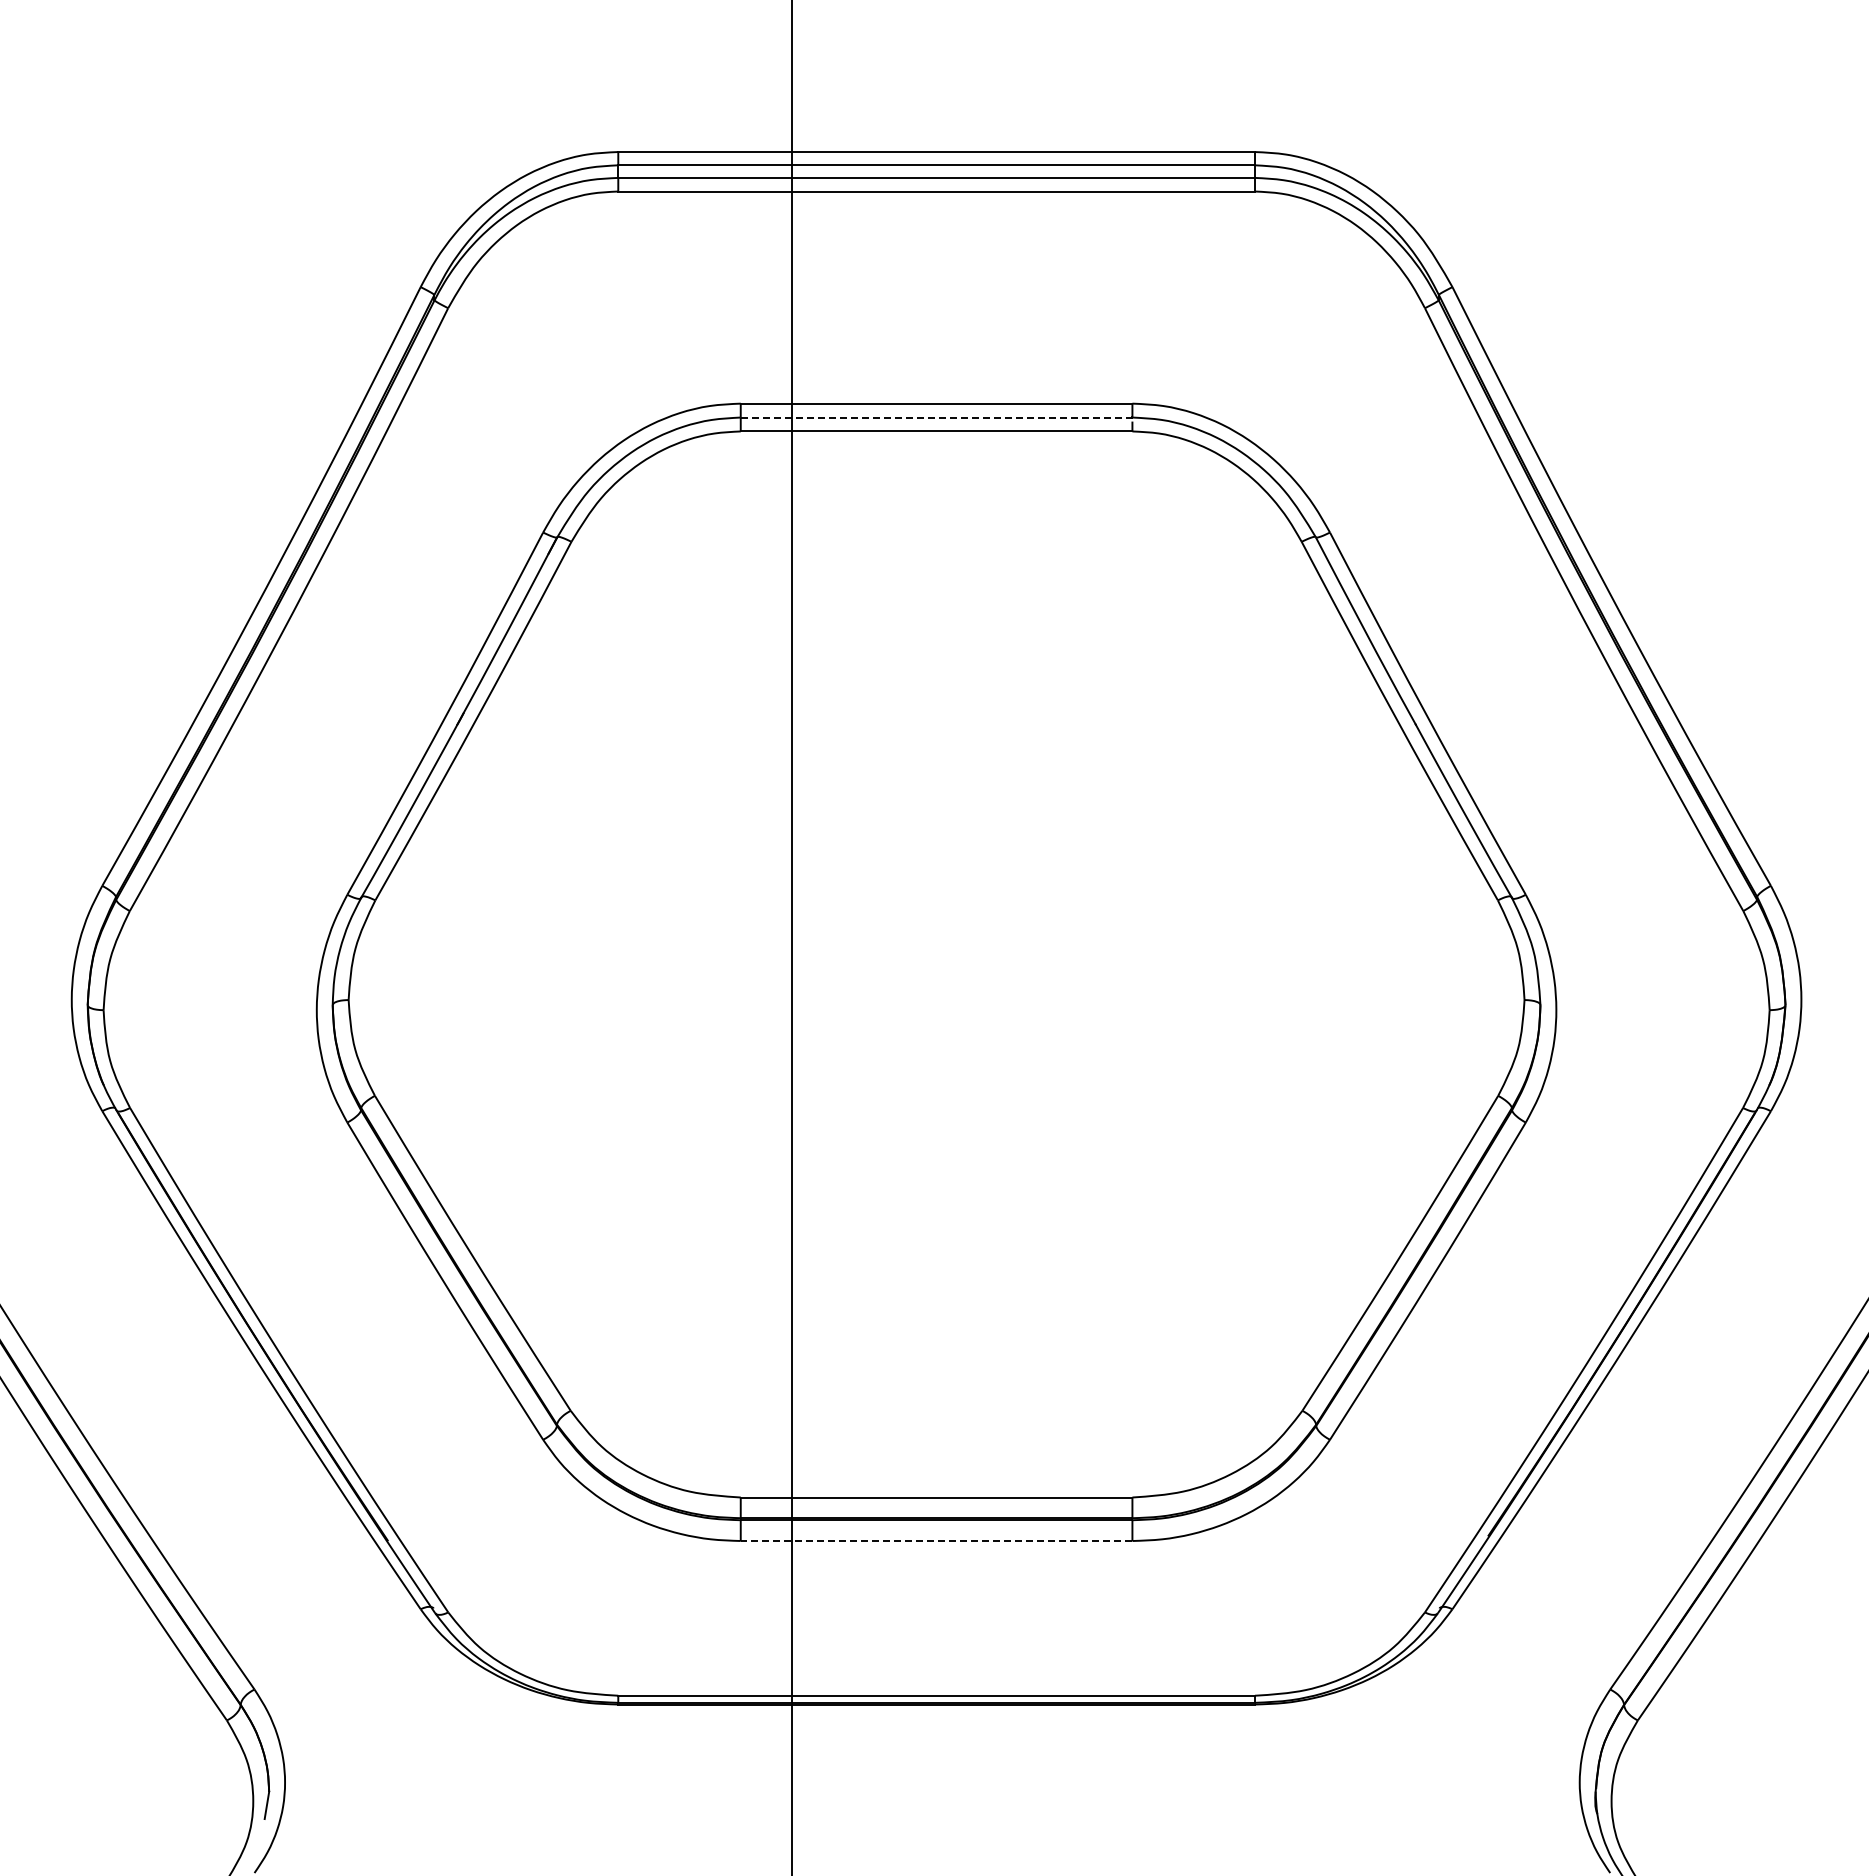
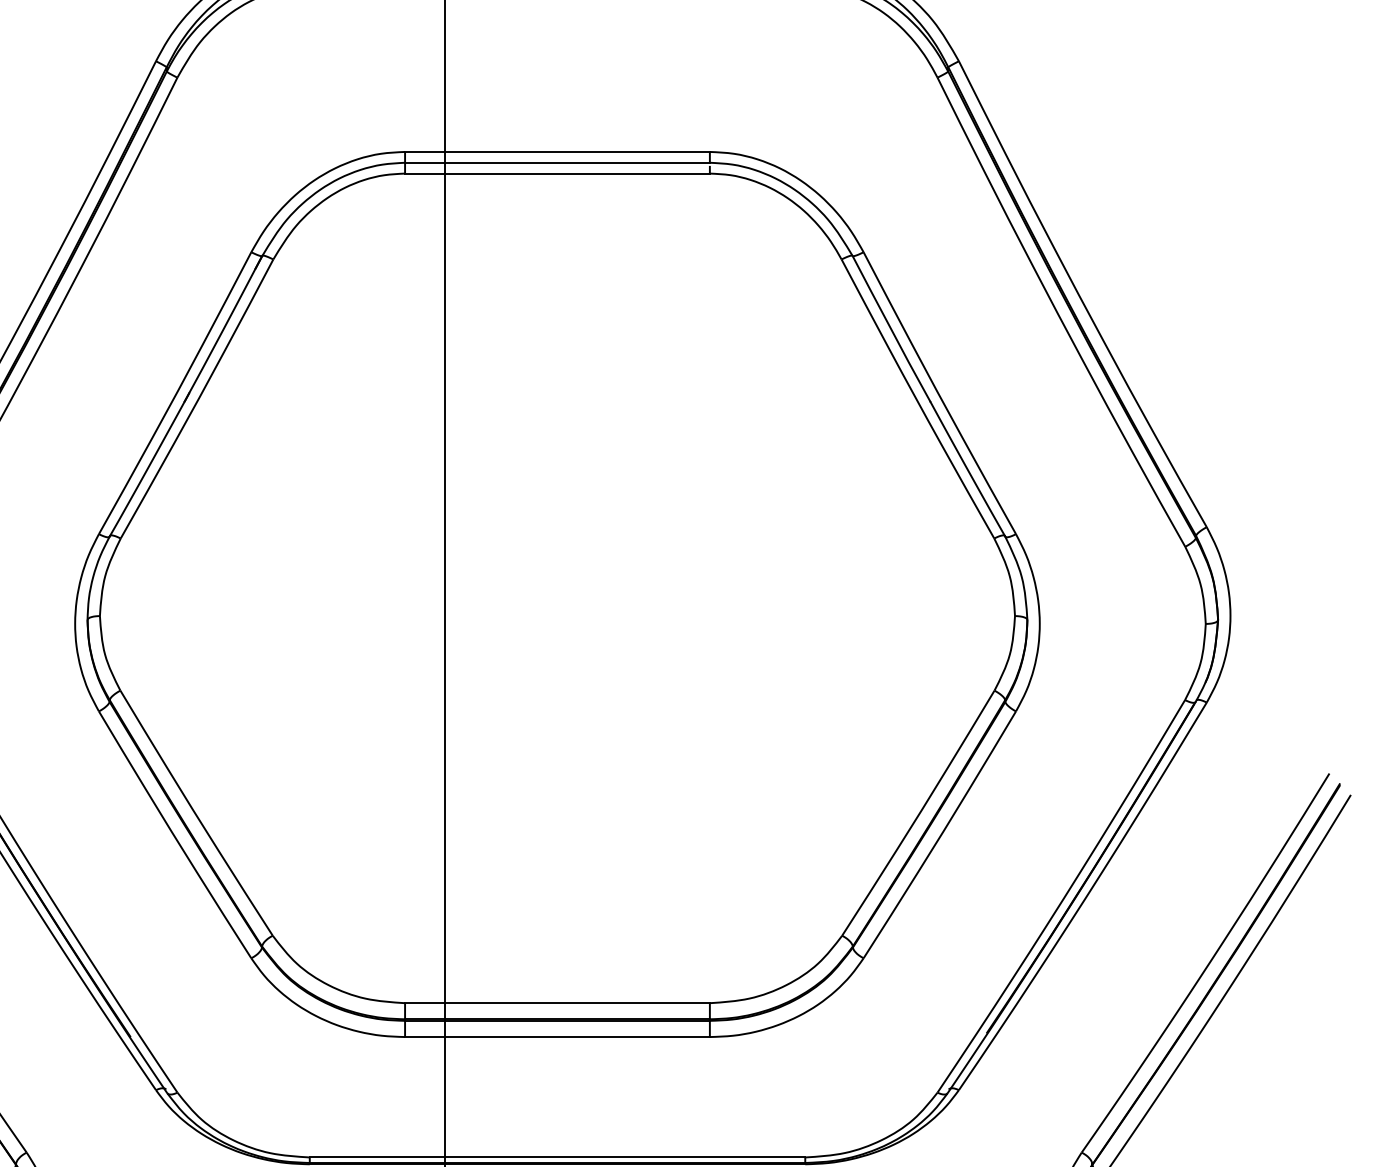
line: (937, 417) -> (558, 162), dashed -> solid
line: (936, 1541) -> (557, 1037), dashed -> solid

